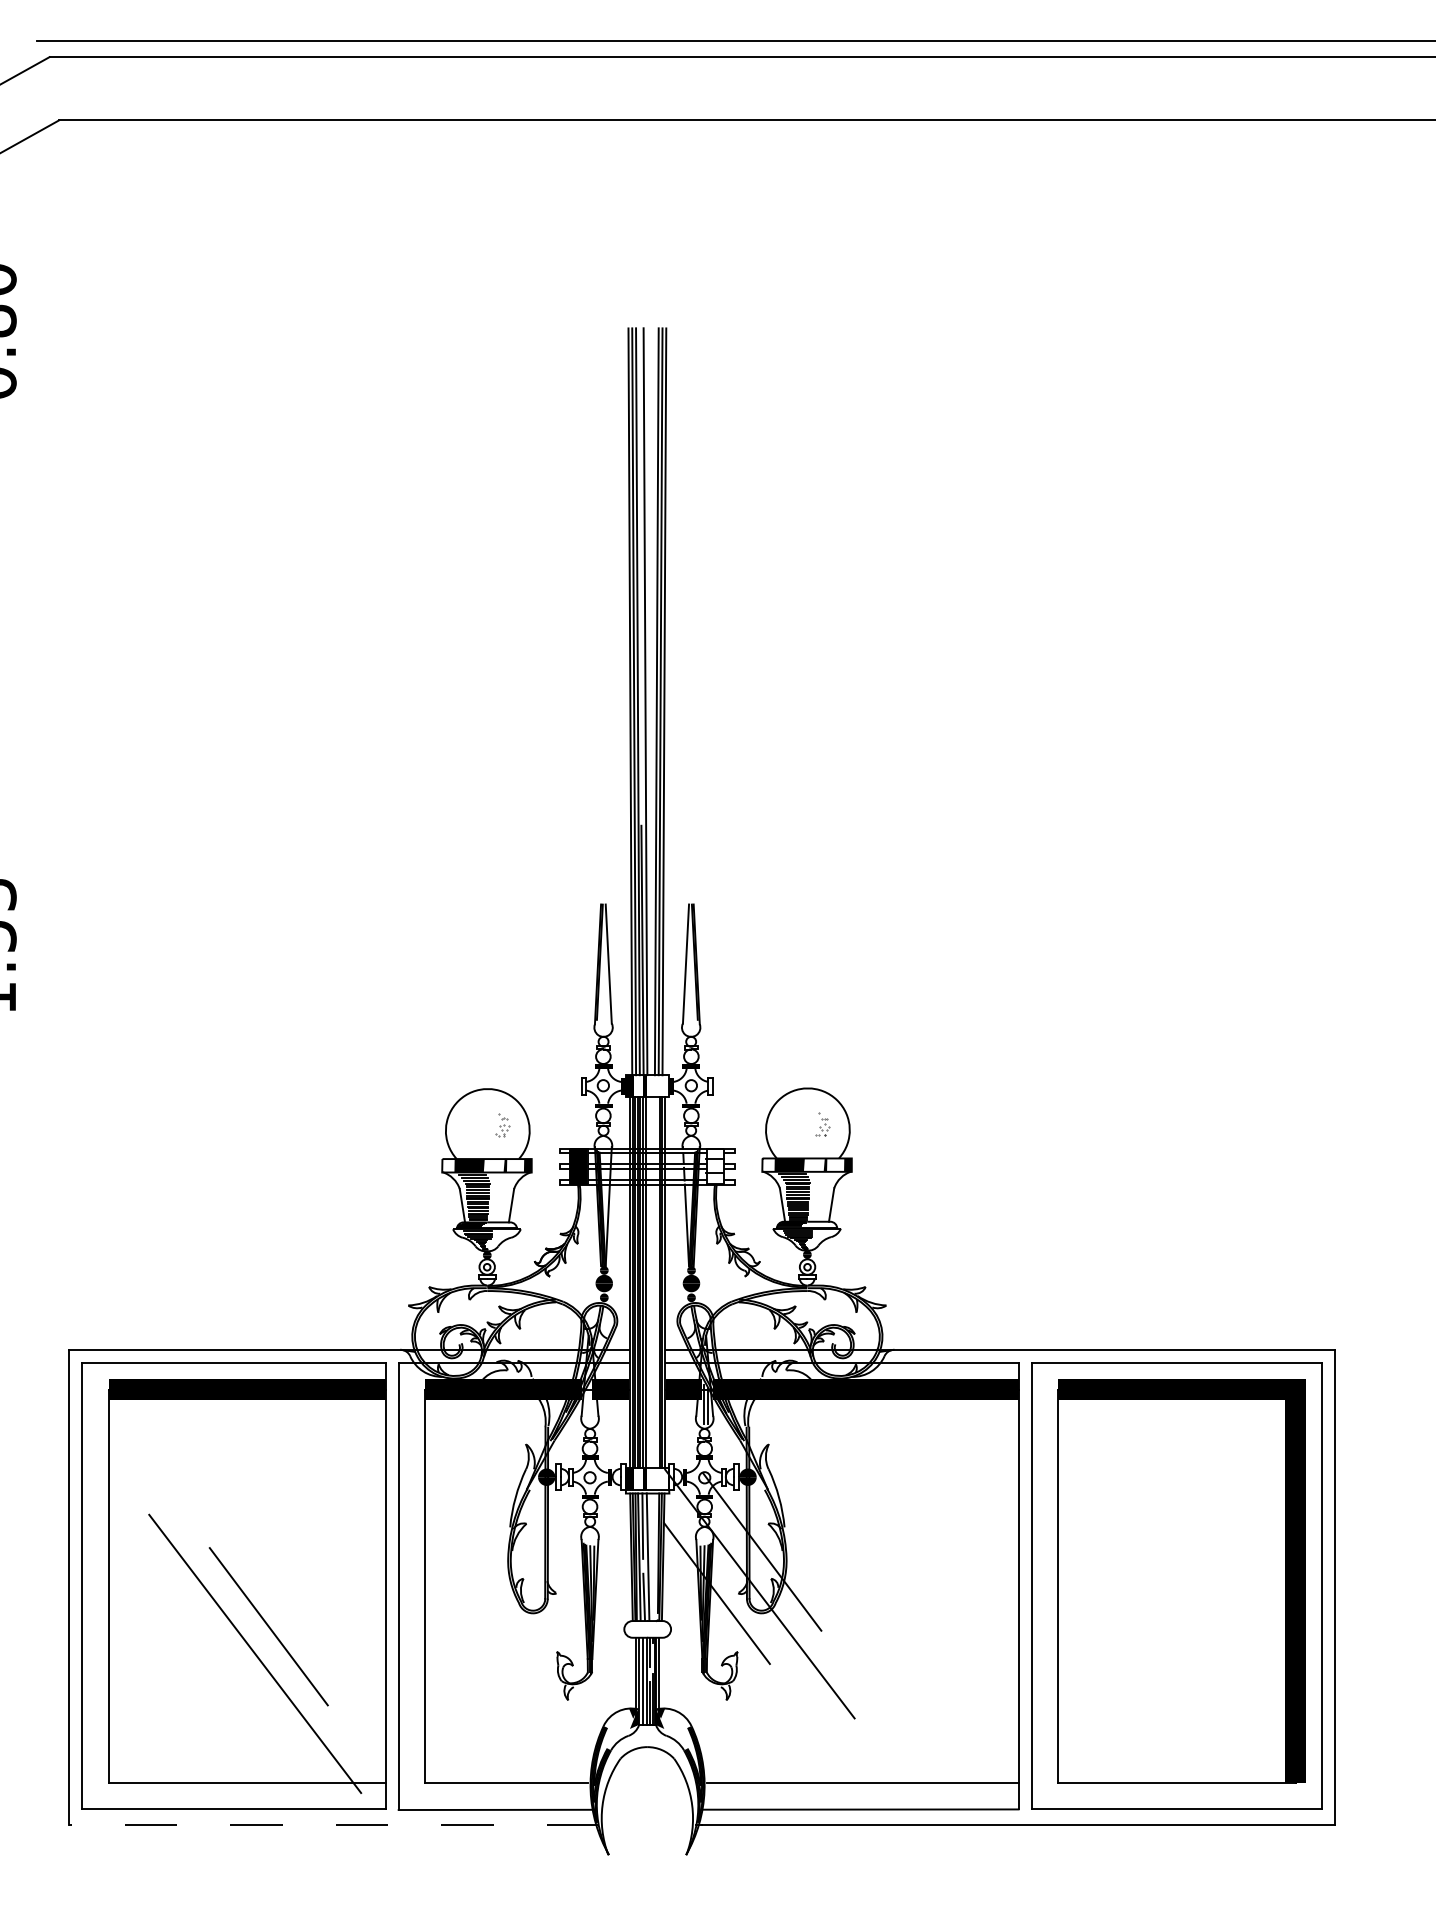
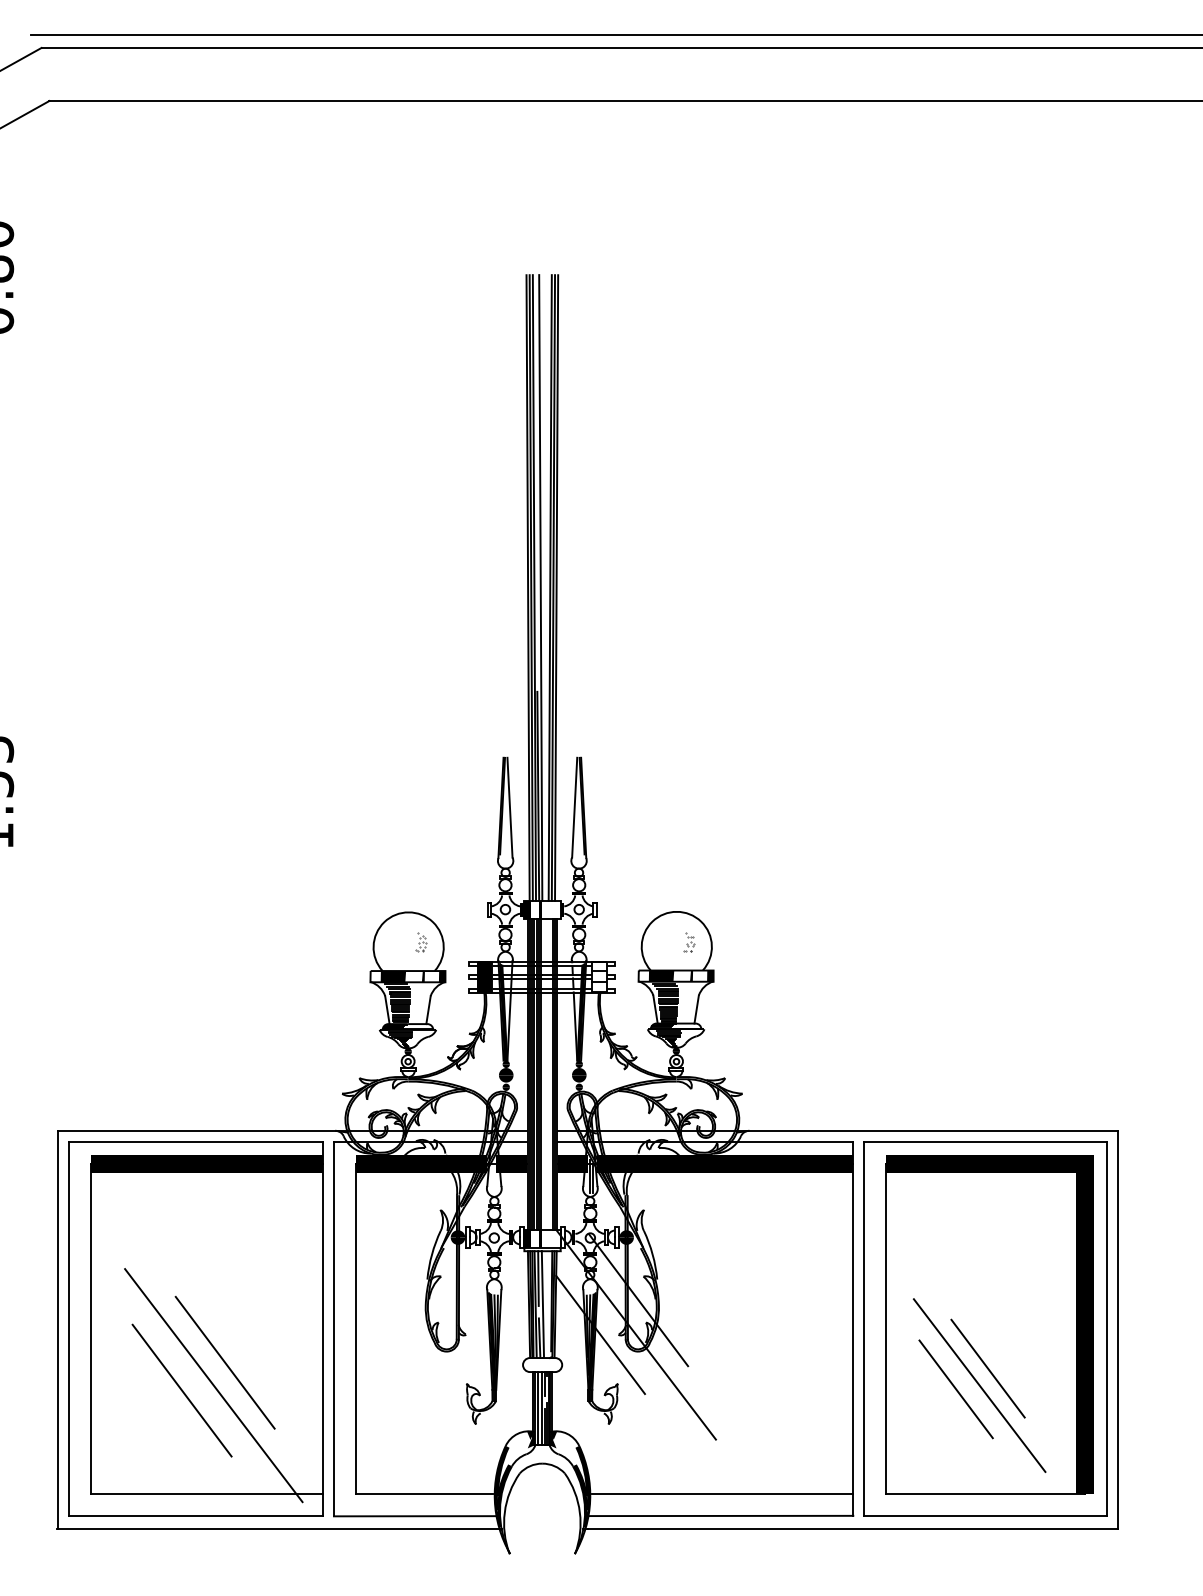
line: (1179, 1633) -> (988, 1368), added
line: (1168, 1653) -> (978, 1385), added
line: (1141, 1658) -> (956, 1389), added
line: (217, 1659) -> (182, 1390), added
line: (333, 1825) -> (279, 1529), dashed -> solid

